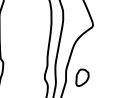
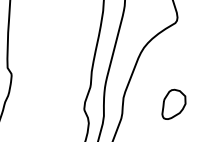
part: (82, 77) -> (174, 104), moved

